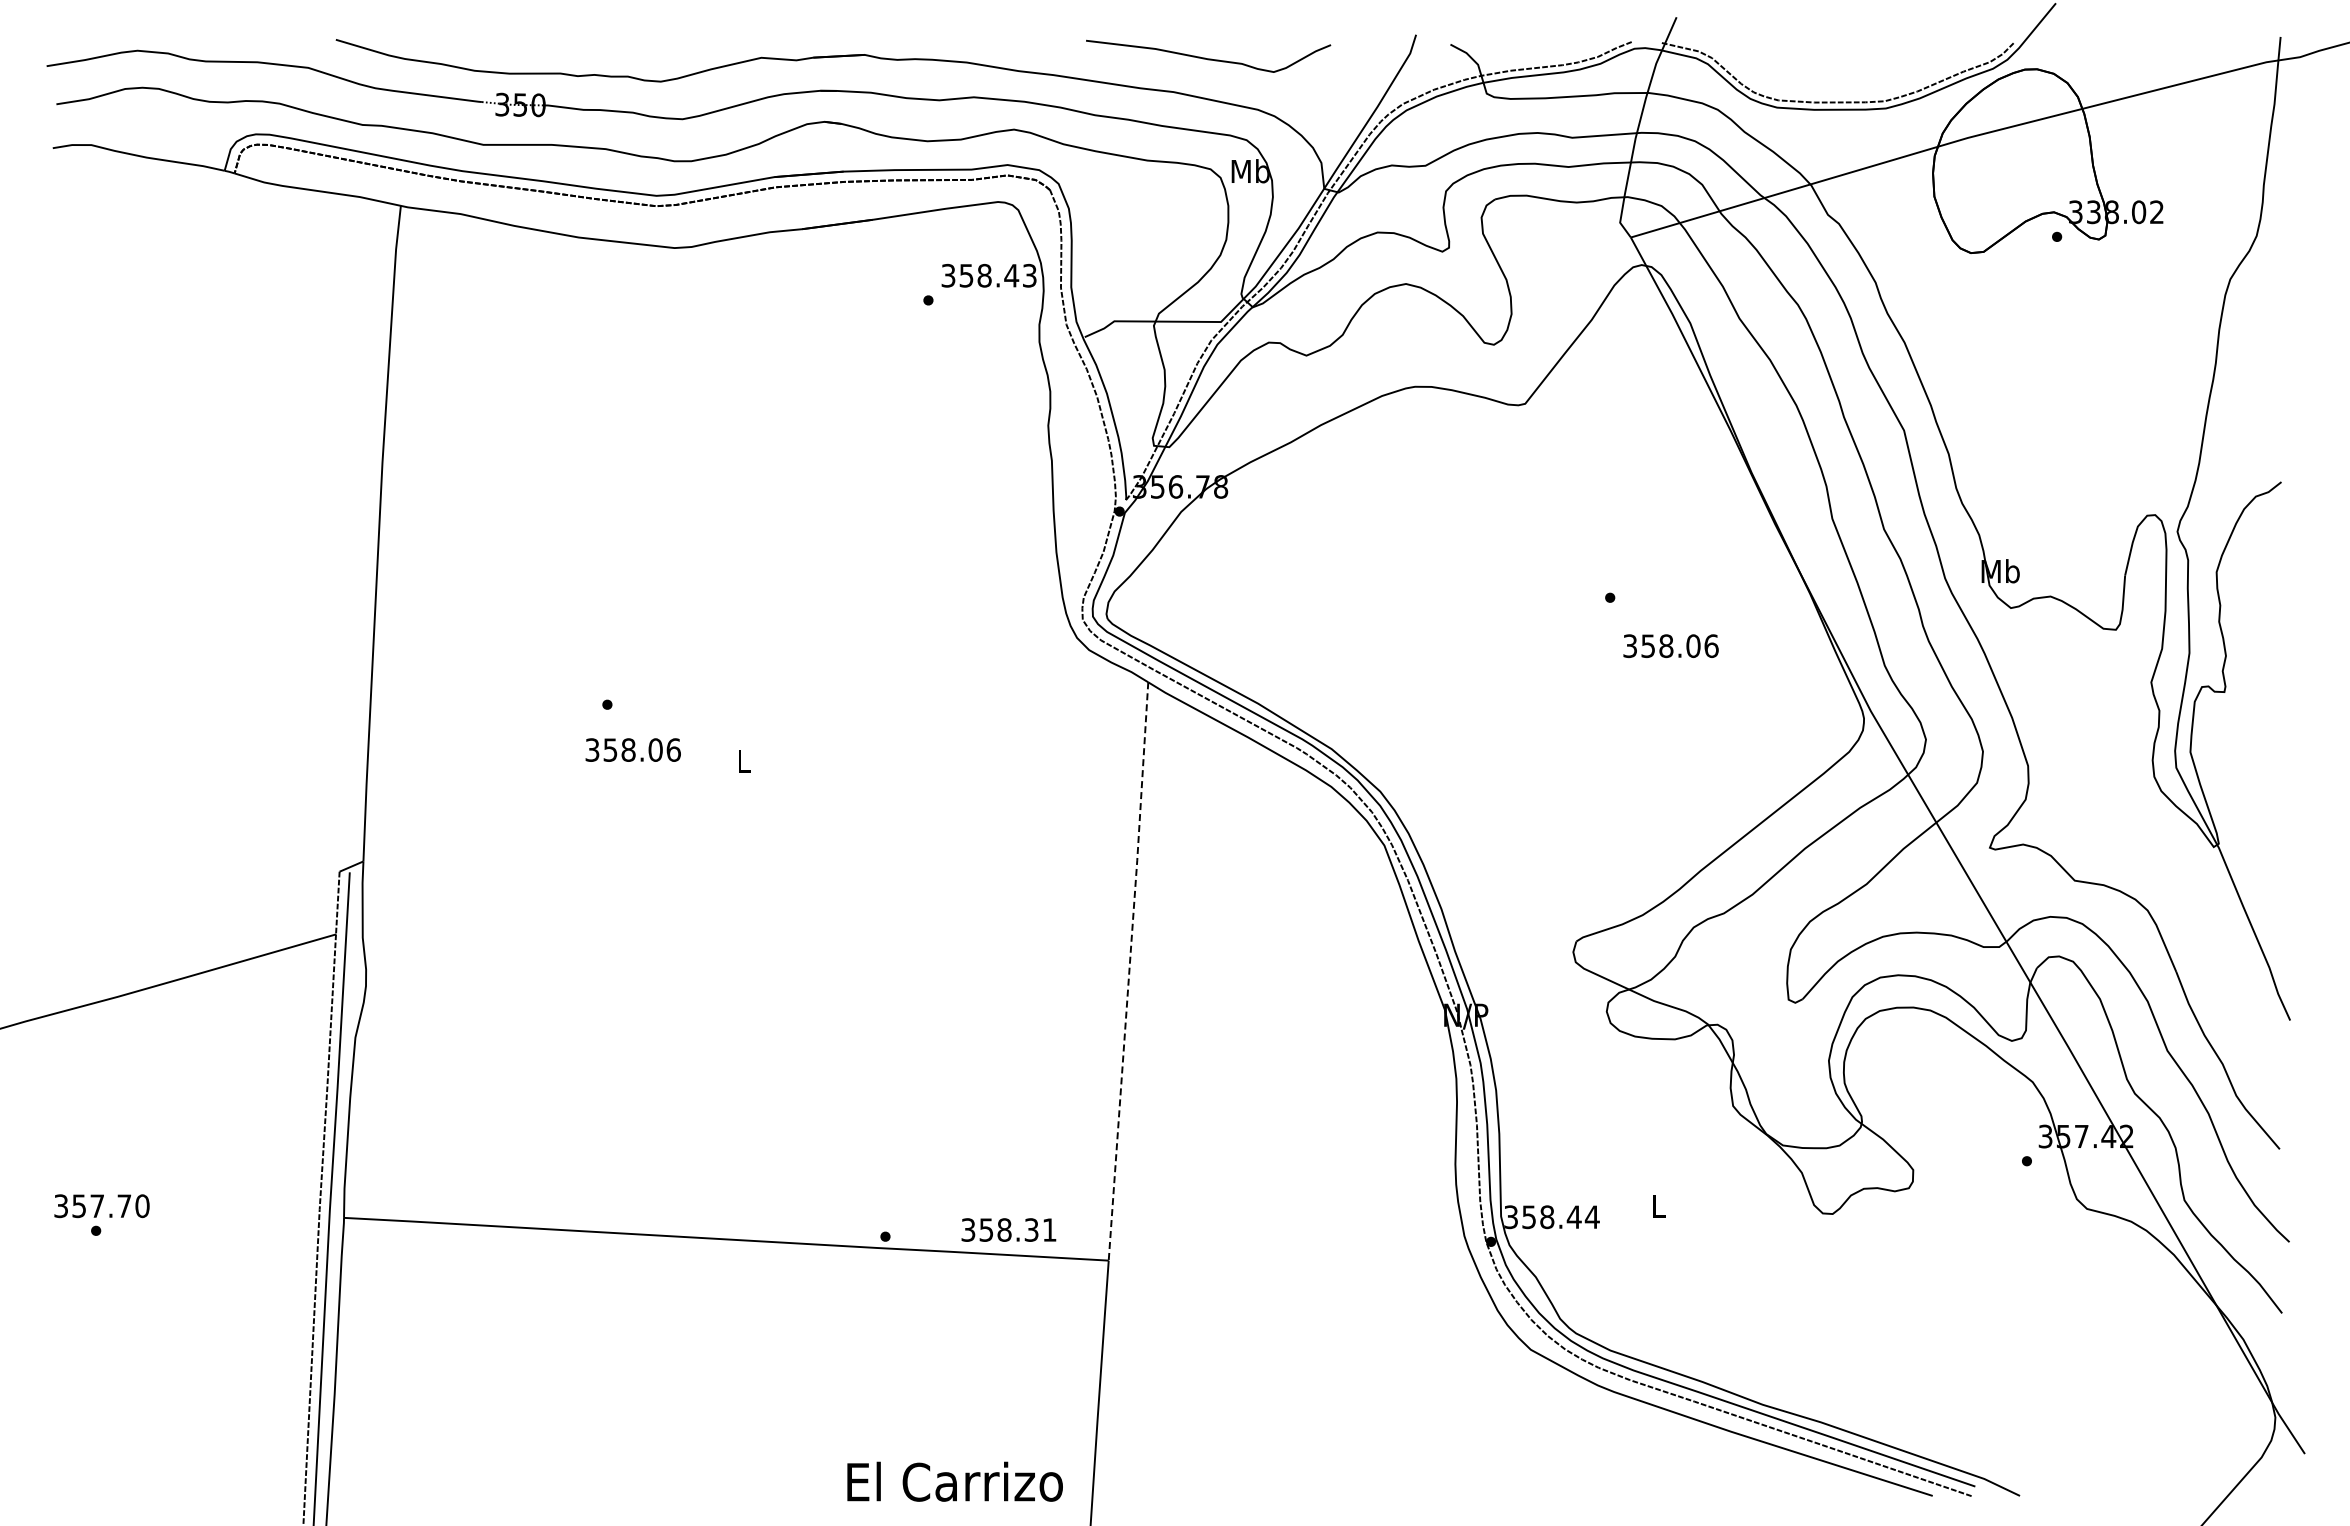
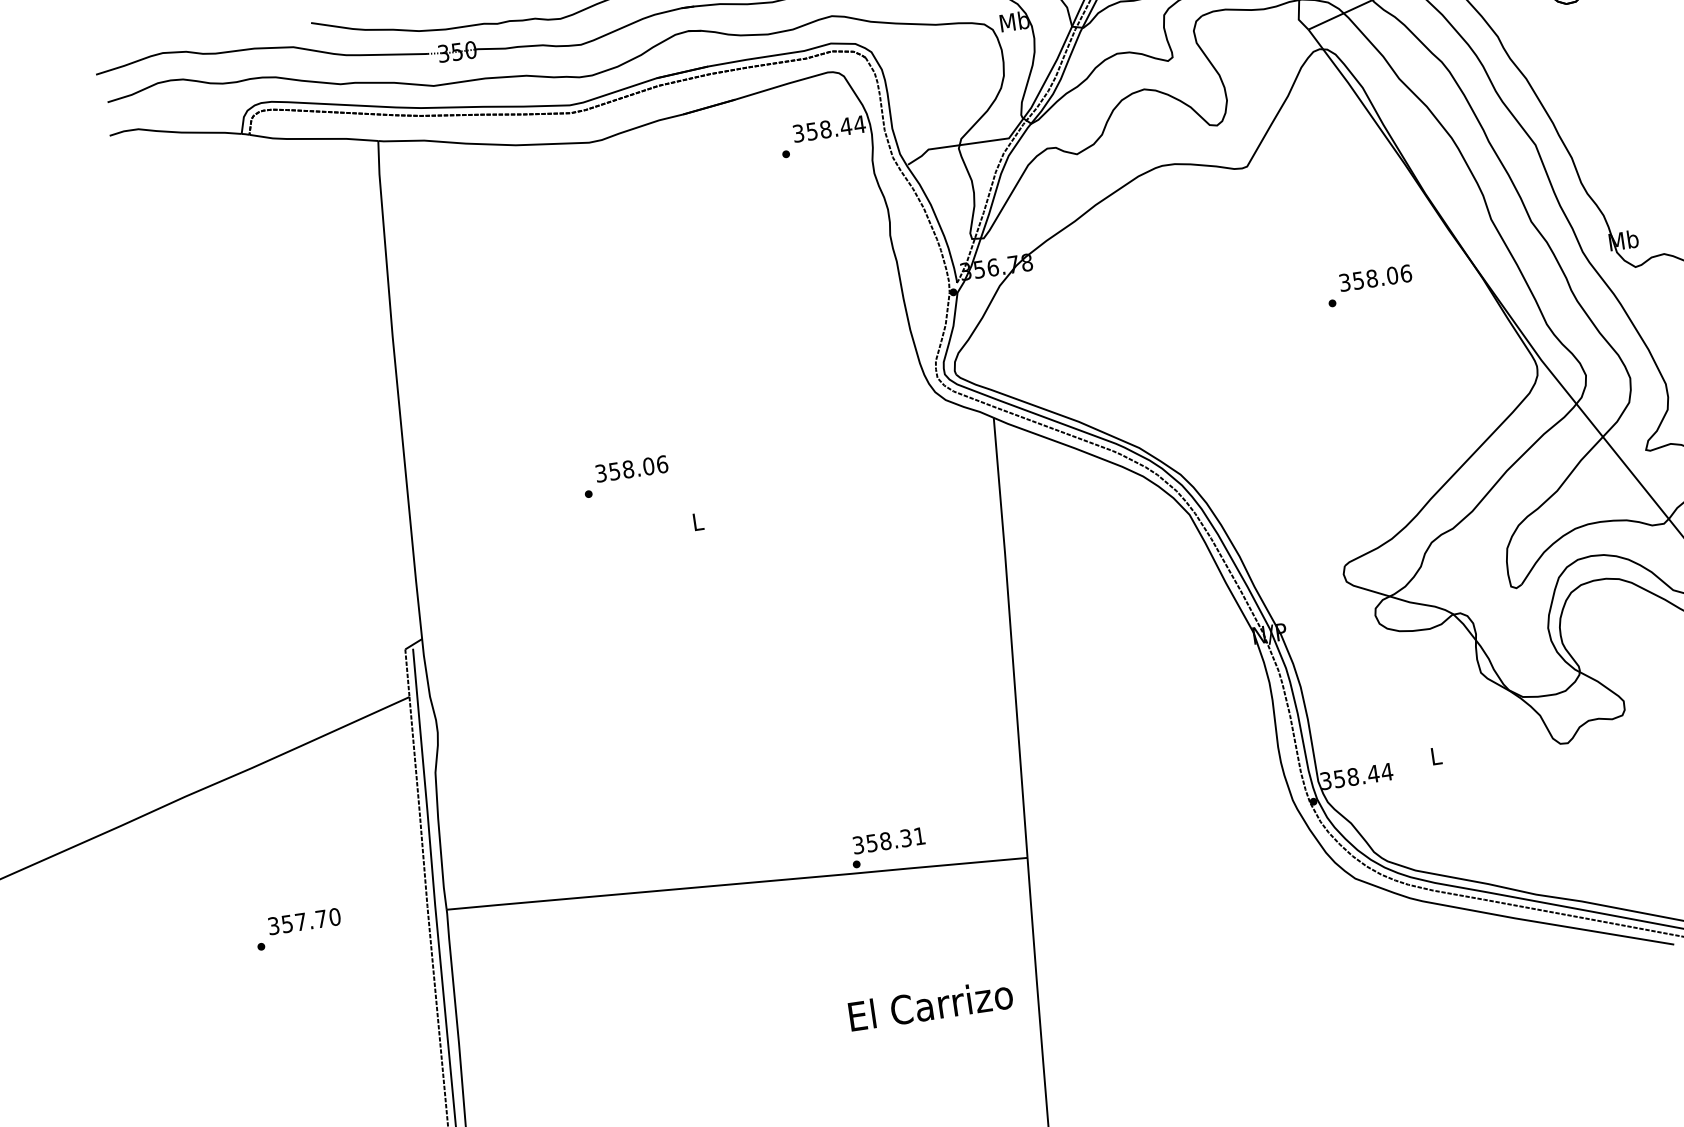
text: (1029, 275) -> (859, 124), 358.43 -> 358.44
text: (1670, 646) -> (1375, 278), moved
text: (632, 749) -> (631, 468), moved
line: (1129, 971) -> (1011, 637), dashed -> solid
text: (101, 1206) -> (304, 921), moved
text: (1008, 1229) -> (888, 840), moved
text: (954, 1481) -> (930, 1005), moved

